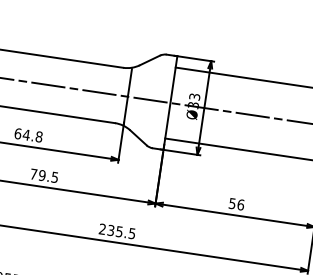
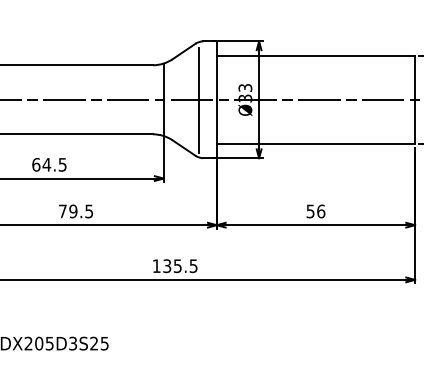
line: (156, 101) -> (199, 100), added
text: (39, 136) -> (62, 164), 64.8 -> 64.5
text: (102, 228) -> (156, 265), 235.5 -> 135.5

